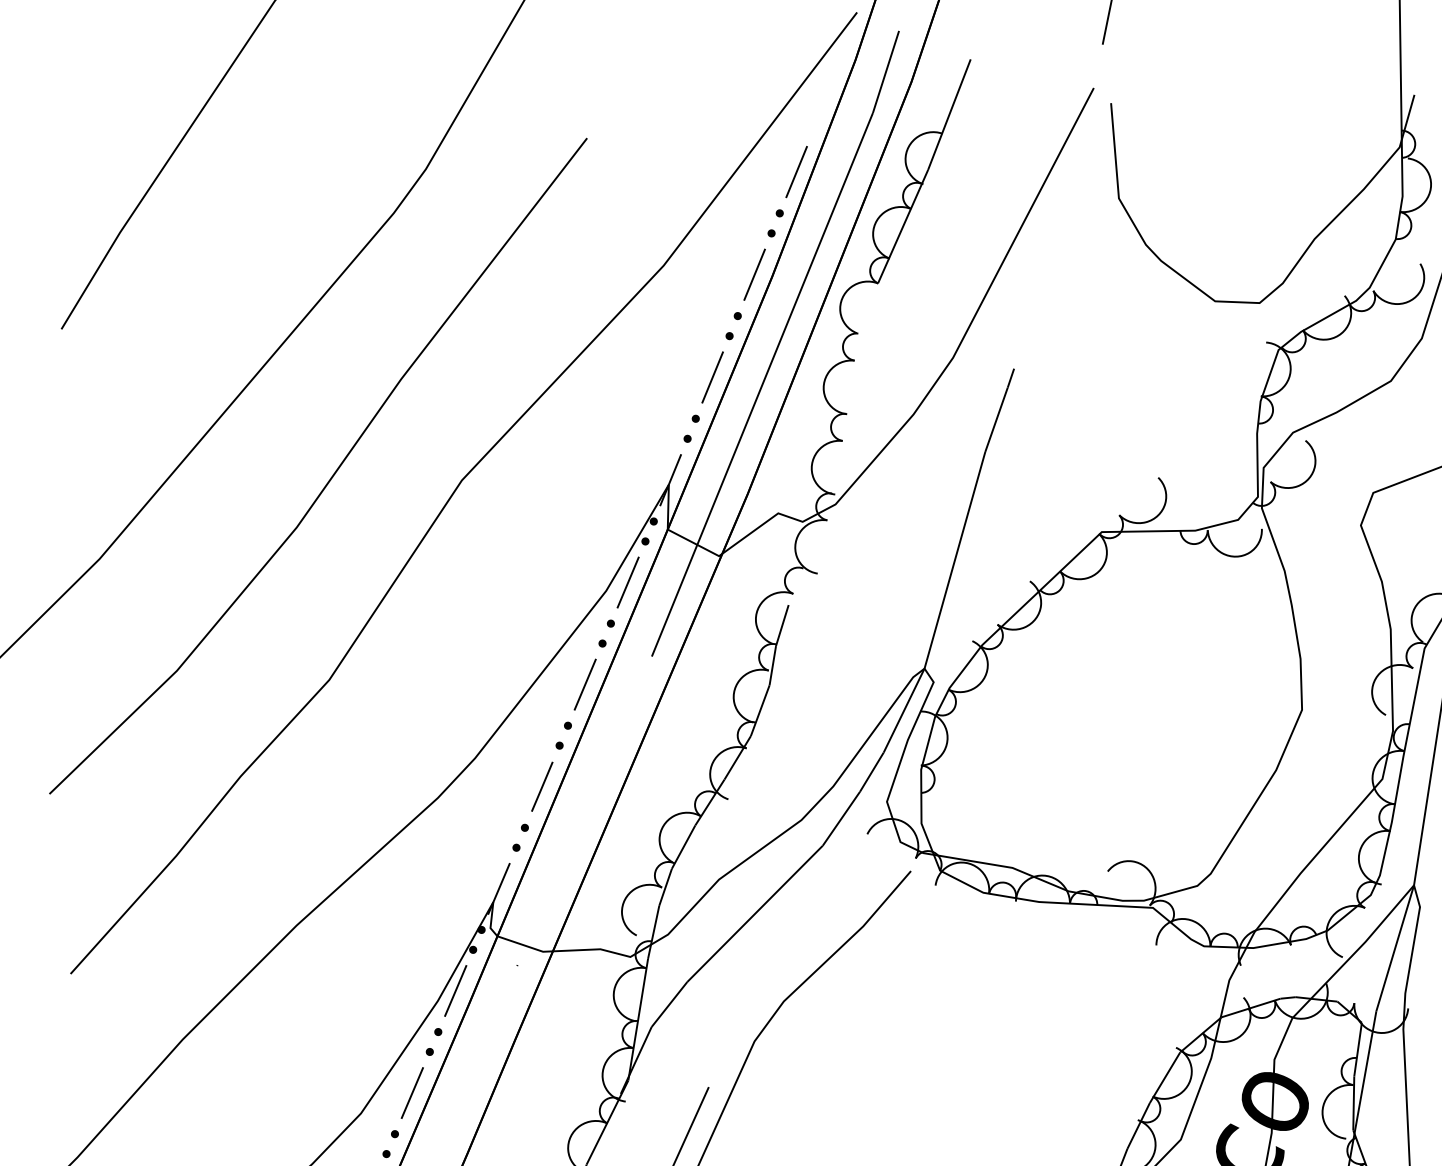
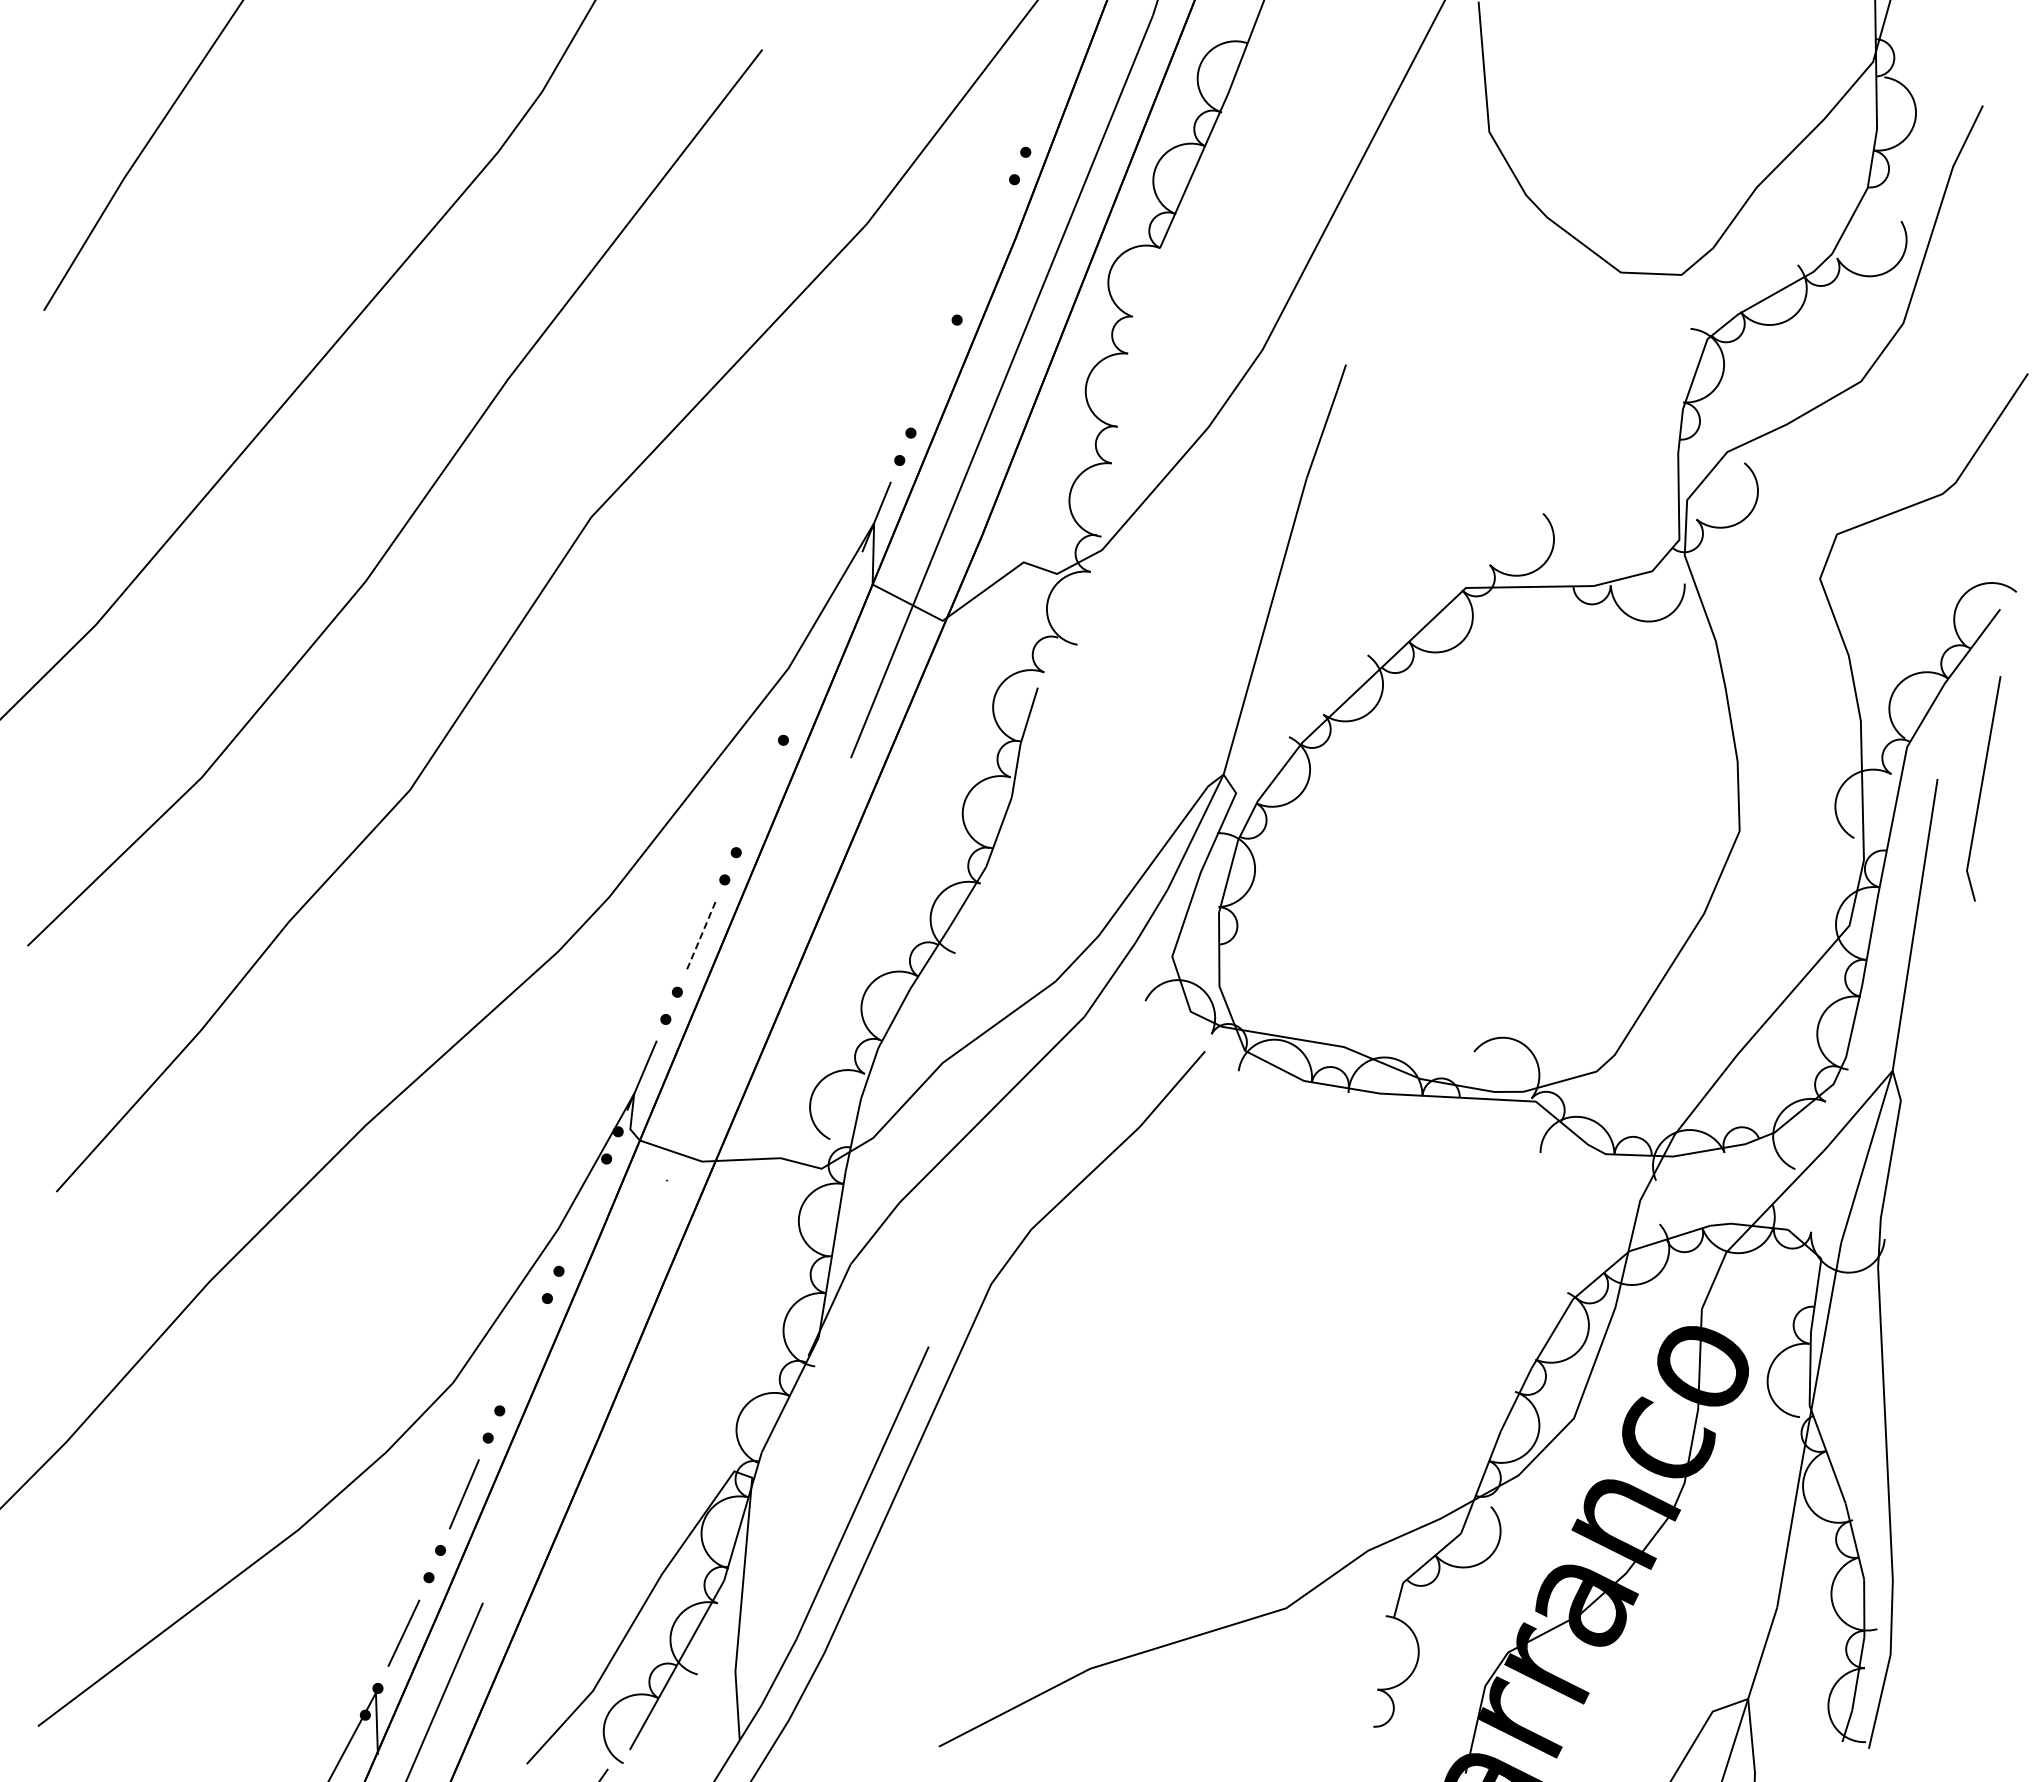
line: (796, 171) -> (1048, 95), removed
line: (754, 274) -> (991, 236), removed
fill: (737, 315) -> (967, 292), removed
line: (712, 377) -> (933, 376), removed
fill: (653, 521) -> (853, 573), removed
fill: (644, 541) -> (841, 600), removed
line: (628, 582) -> (818, 656), removed
fill: (610, 623) -> (794, 712), removed
line: (584, 684) -> (759, 796), removed
line: (542, 787) -> (701, 936), solid -> dashed
line: (455, 991) -> (582, 1215), removed
line: (412, 1092) -> (523, 1354), removed

